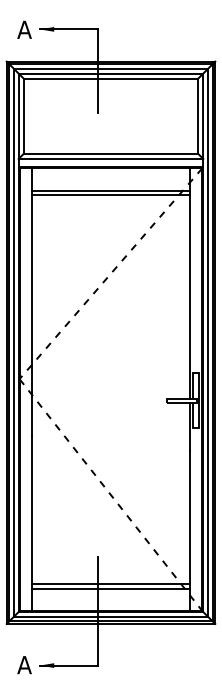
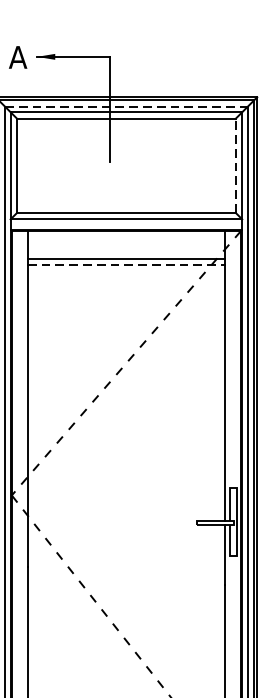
line: (111, 69) -> (127, 107), solid -> dashed
line: (198, 115) -> (236, 164), solid -> dashed
line: (111, 195) -> (127, 265), solid -> dashed

